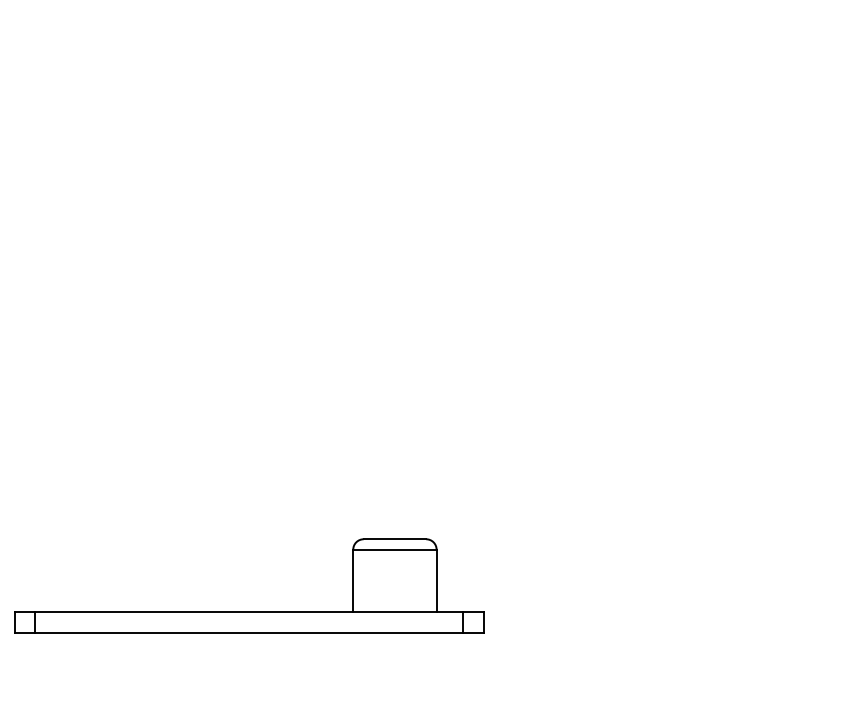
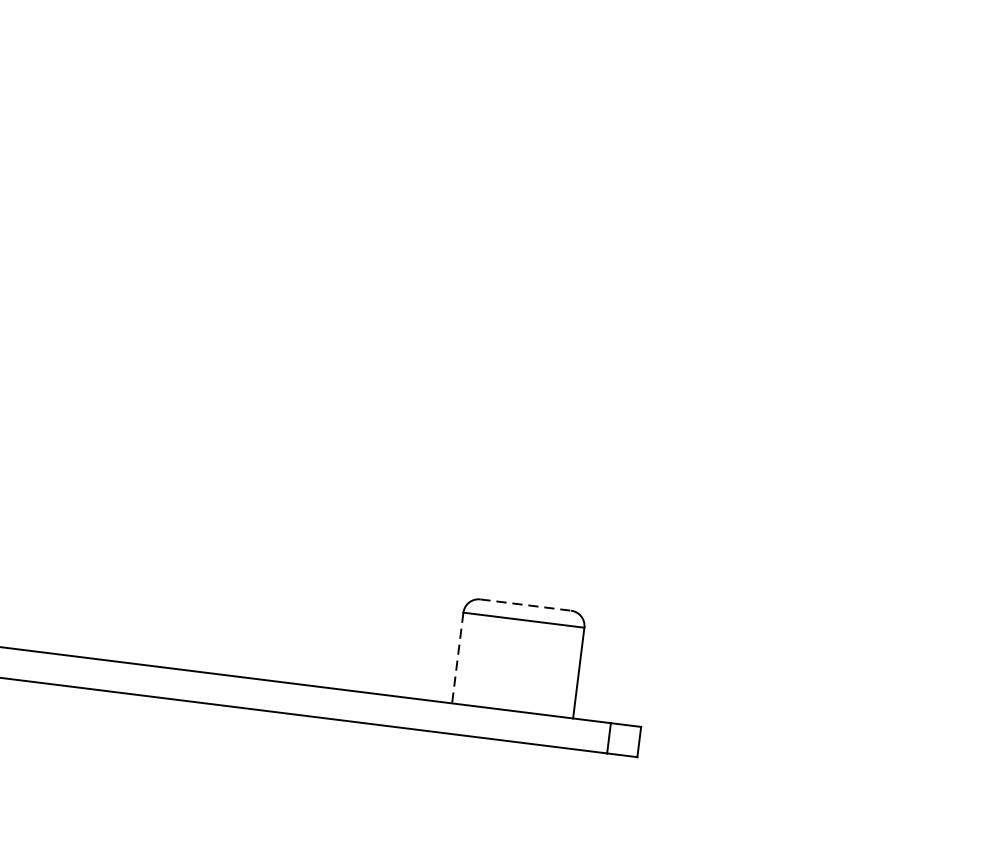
line: (395, 539) -> (526, 605), solid -> dashed
line: (353, 581) -> (458, 658), solid -> dashed

